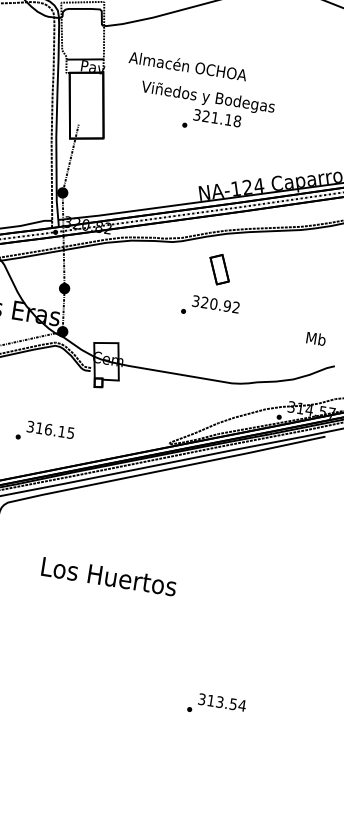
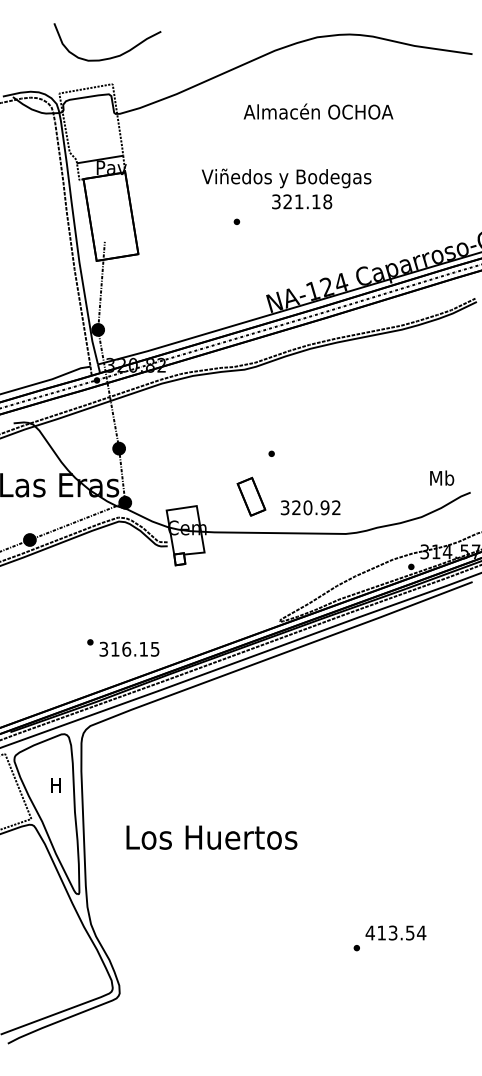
text: (188, 65) -> (318, 111), moved
text: (206, 105) -> (286, 188), moved
part: (219, 269) -> (251, 496), moved
text: (215, 304) -> (310, 507), moved
text: (316, 338) -> (442, 477), moved
text: (50, 429) -> (129, 648), moved
text: (108, 576) -> (211, 837), moved
text: (201, 698) -> (369, 932), 313.54 -> 413.54

